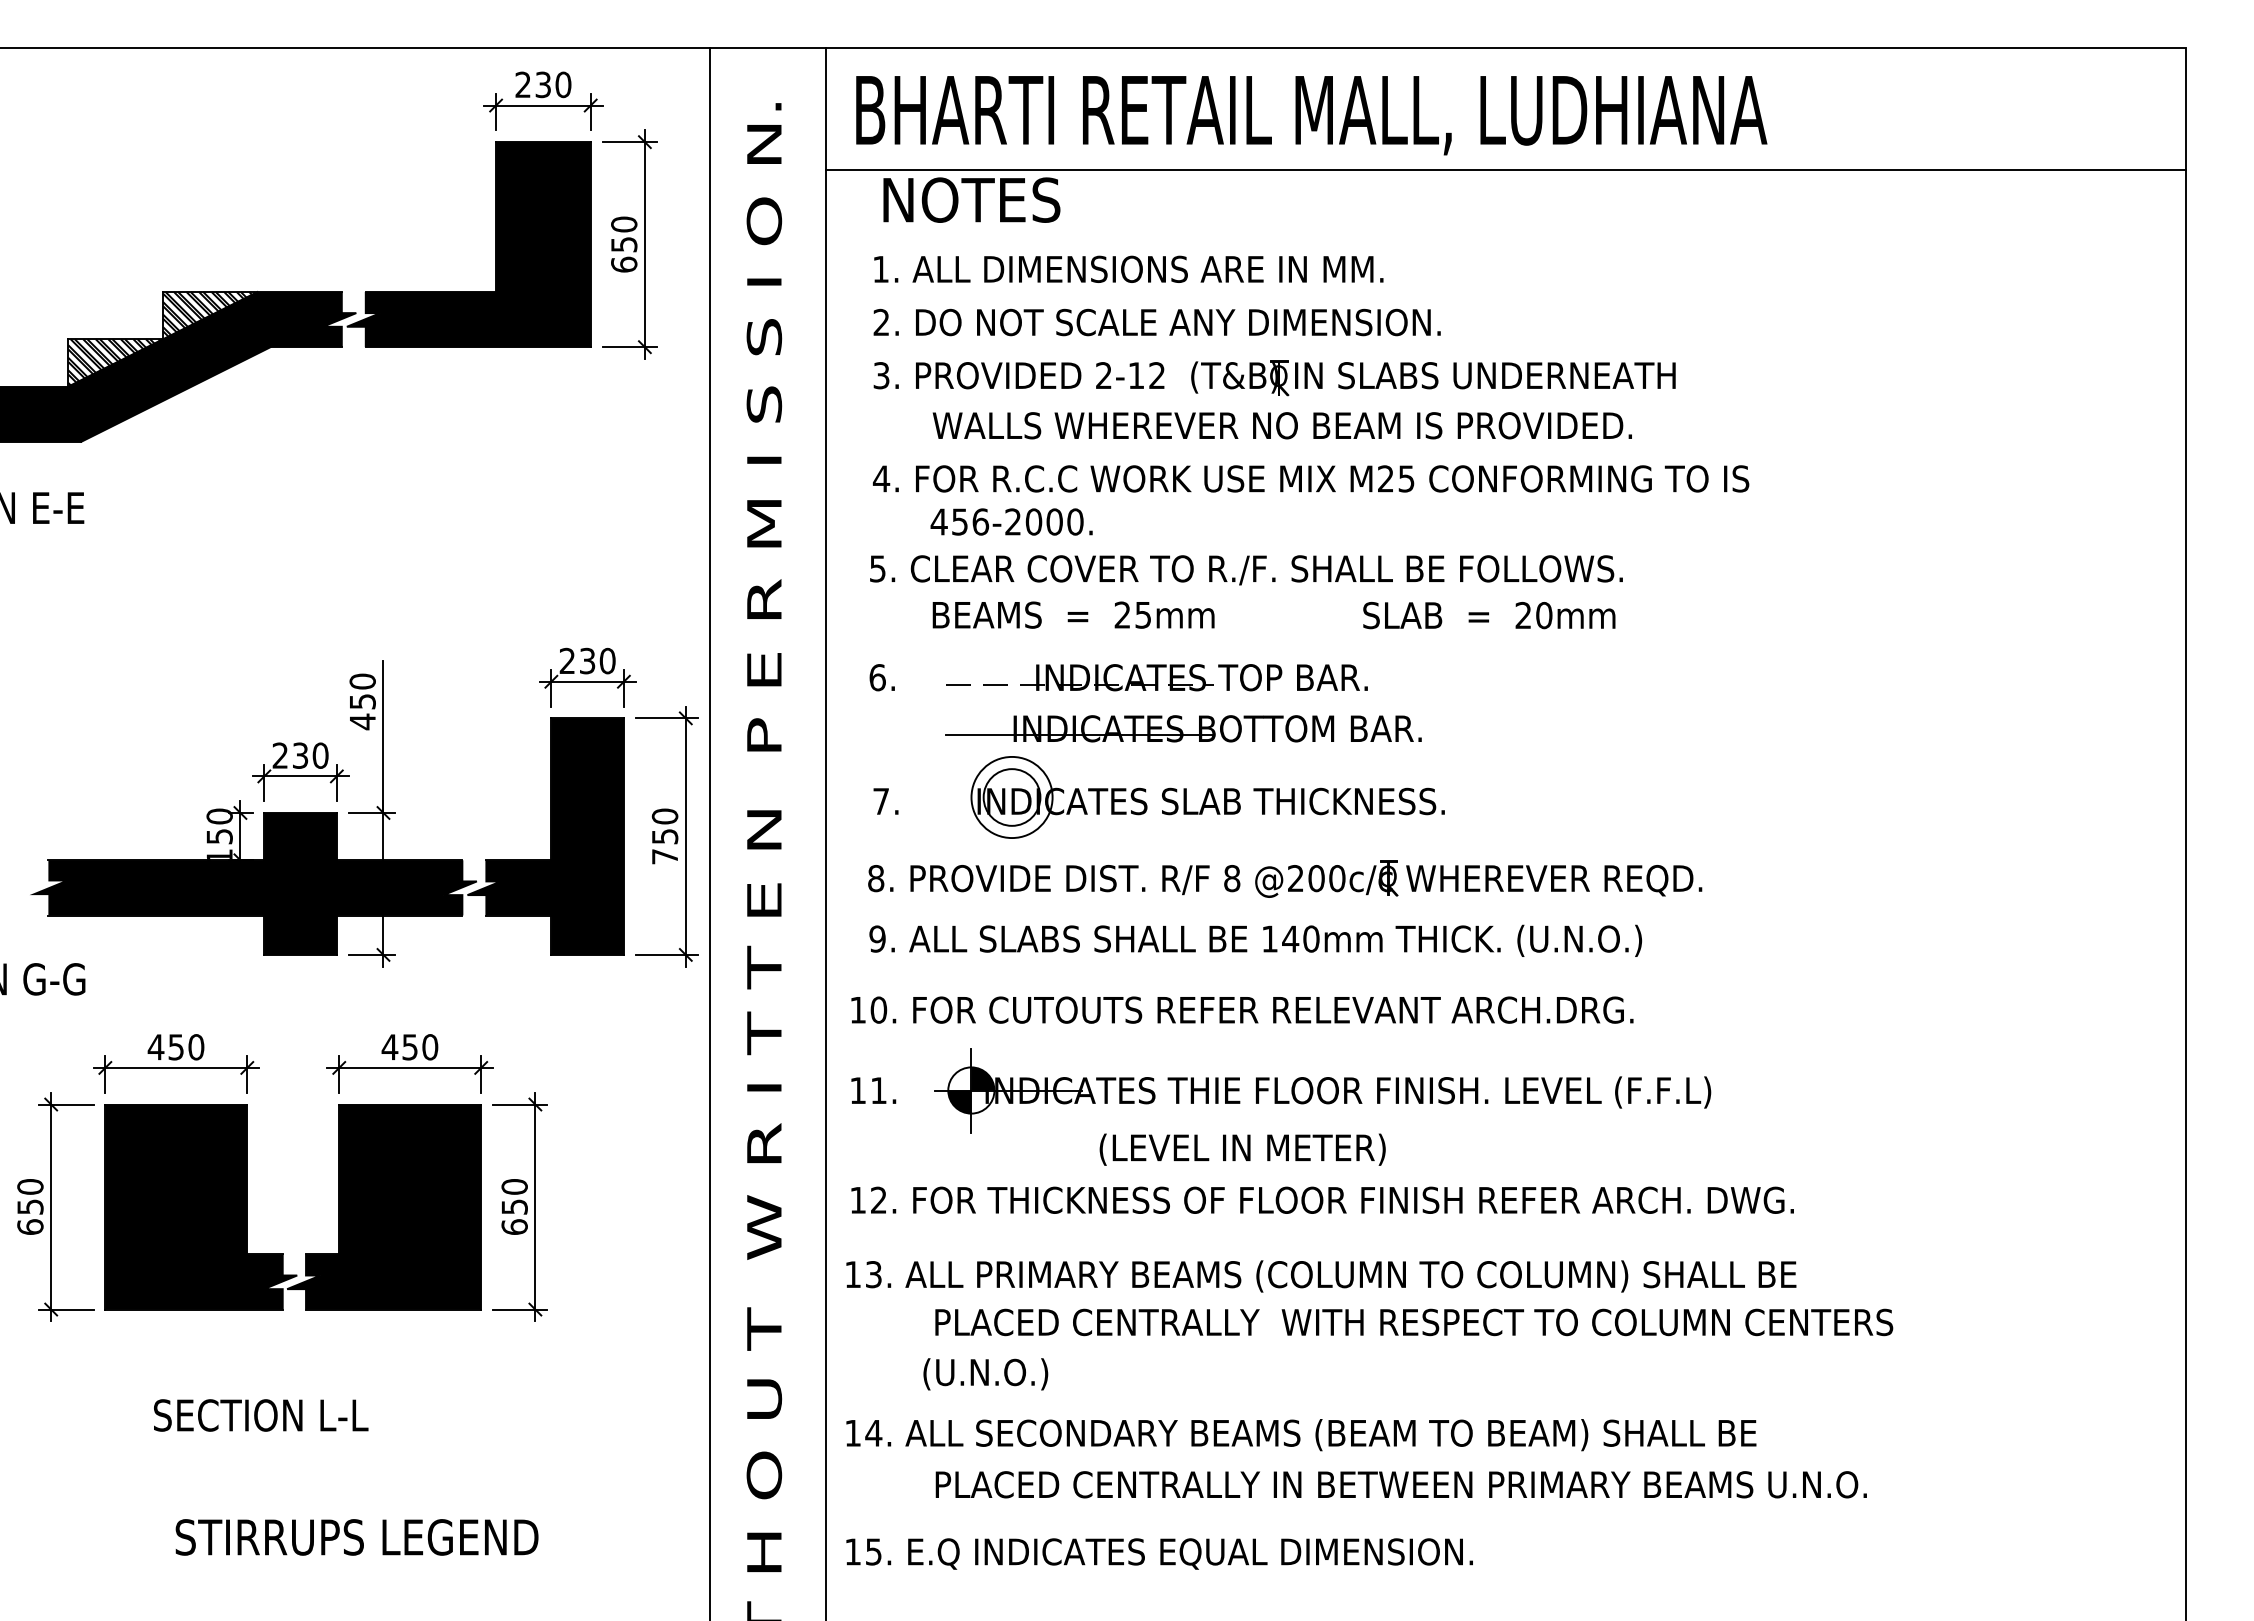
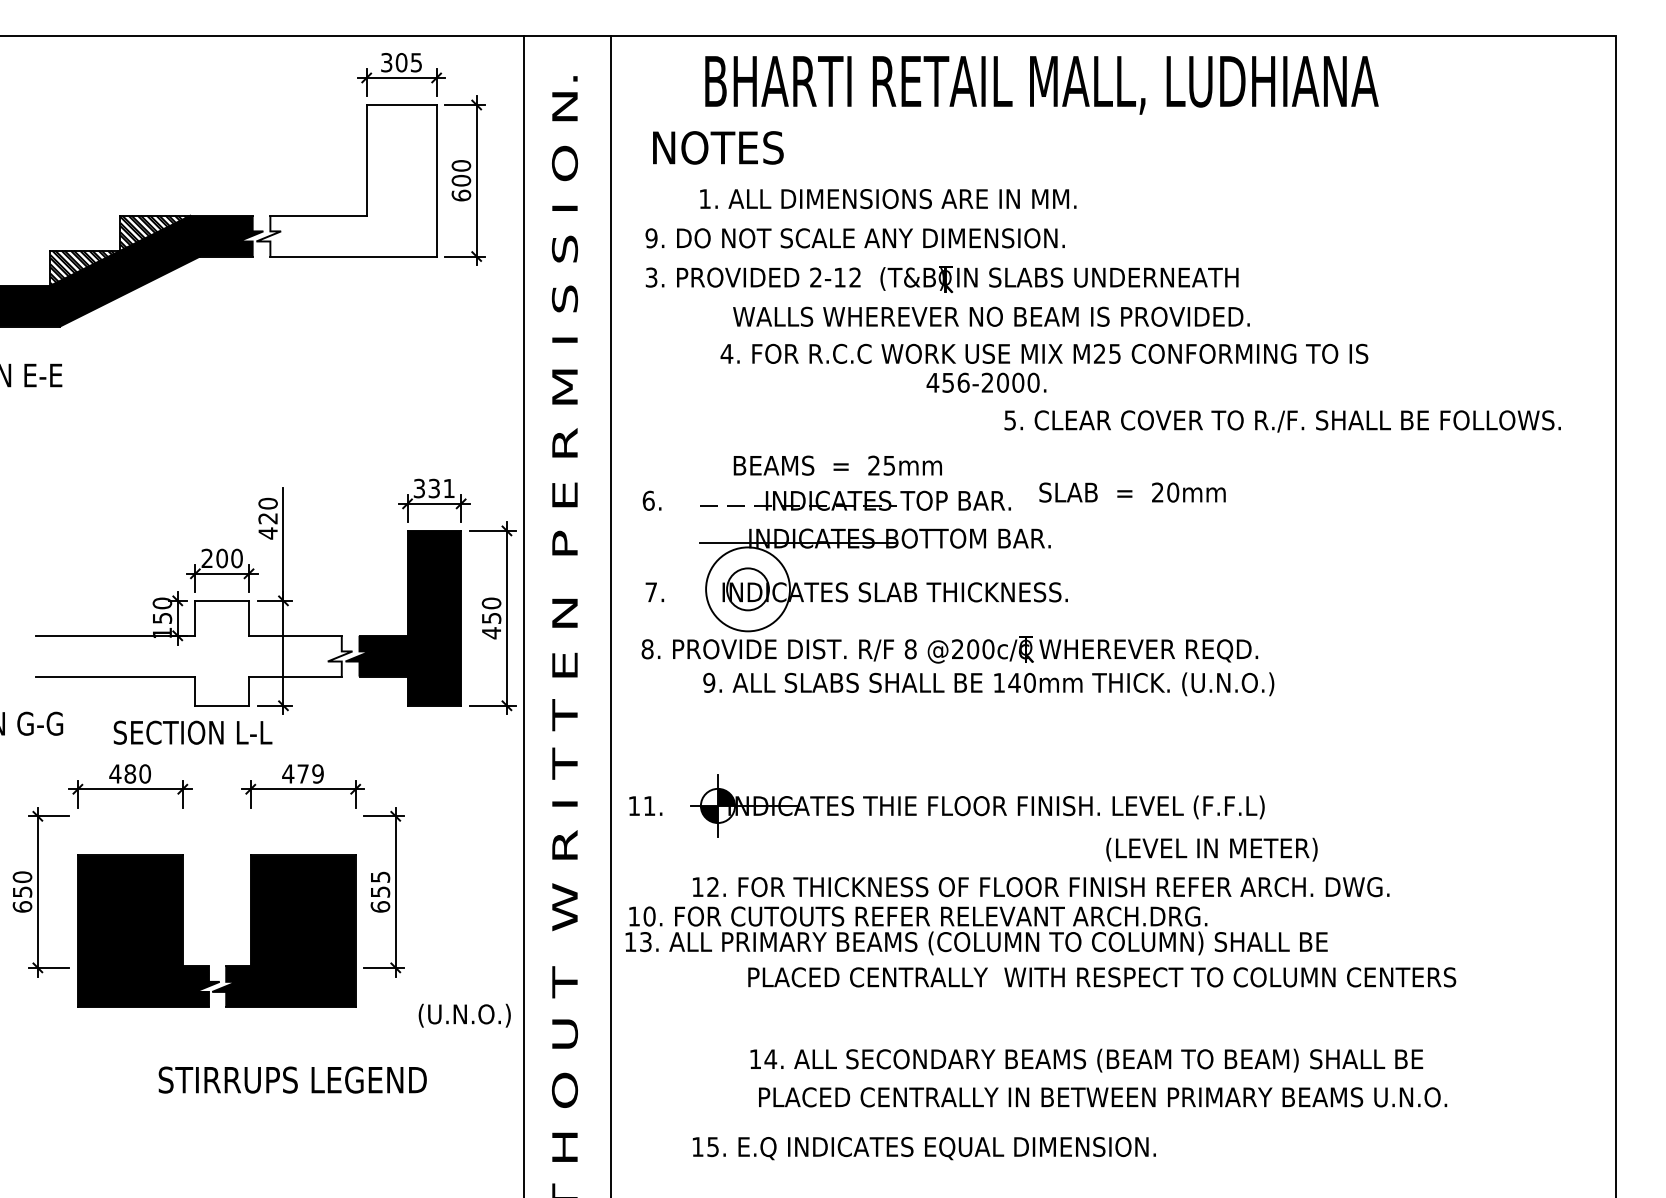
text: (543, 84) -> (401, 62), 230 -> 305
text: (1311, 115) -> (1041, 85), moved
line: (1506, 170) -> (1113, 125), removed
fill: (468, 244) -> (346, 180), removed
text: (624, 244) -> (461, 180), 650 -> 600
text: (1128, 268) -> (888, 198), moved
text: (881, 322) -> (651, 238), 2. -> 9.
text: (1281, 425) -> (990, 316), moved
text: (1311, 478) -> (1044, 353), moved
text: (1011, 521) -> (986, 382), moved
text: (1246, 570) -> (1282, 421), moved
text: (1073, 614) -> (837, 465), moved
text: (1489, 615) -> (1132, 492), moved
text: (587, 660) -> (434, 488), 230 -> 331
text: (362, 701) -> (267, 518), 450 -> 420
text: (300, 755) -> (222, 558), 230 -> 200
circle: (1011, 797) -> (747, 589), size x1.4
text: (664, 856) -> (491, 632), 750 -> 450
fill: (252, 883) -> (186, 652), removed
text: (1255, 940) -> (988, 683), moved
text: (1242, 1009) -> (918, 916), moved
text: (176, 1047) -> (130, 774), 450 -> 480
text: (420, 1047) -> (310, 774), 450 -> 479
text: (1242, 1149) -> (1211, 849), moved
text: (514, 1186) -> (380, 876), 650 -> 655
text: (1322, 1199) -> (1041, 886), moved
part: (247, 1207) -> (182, 931), moved
text: (1414, 1322) -> (1102, 977), moved
text: (985, 1374) -> (464, 1015), moved
text: (261, 1415) -> (193, 732), moved
text: (1301, 1435) -> (1086, 1060), moved
text: (1400, 1484) -> (1102, 1097), moved
text: (356, 1537) -> (292, 1080), moved
text: (1159, 1553) -> (924, 1148), moved

